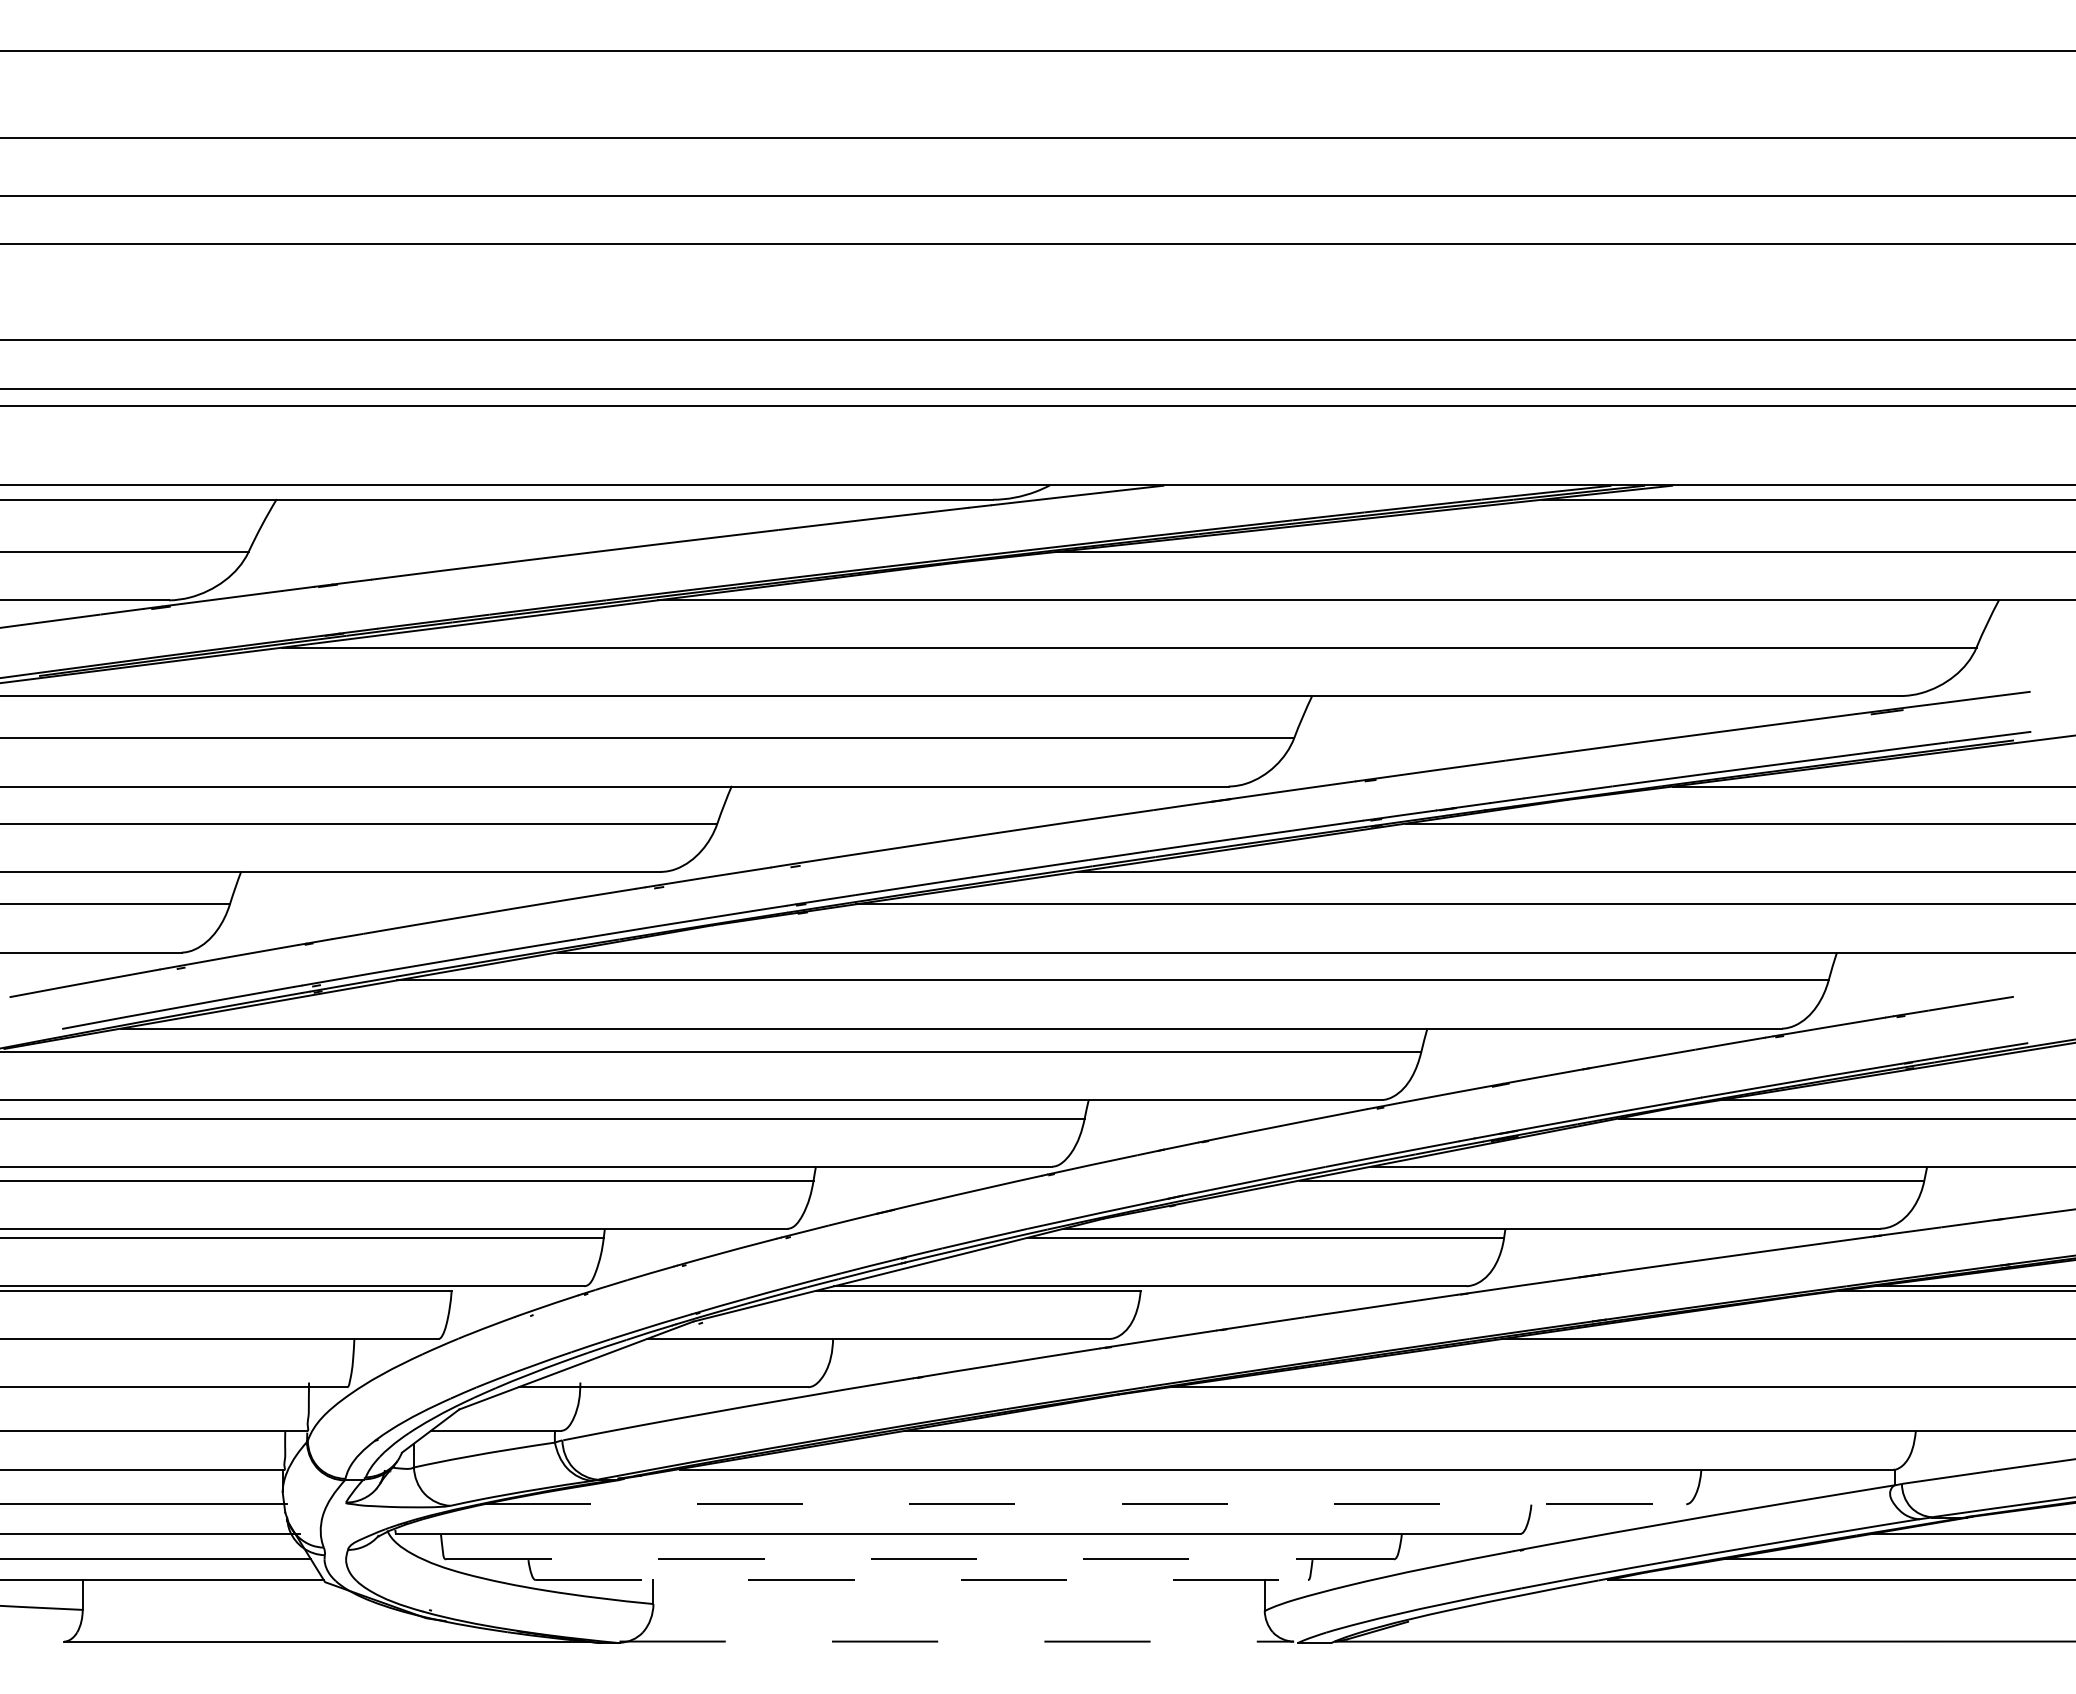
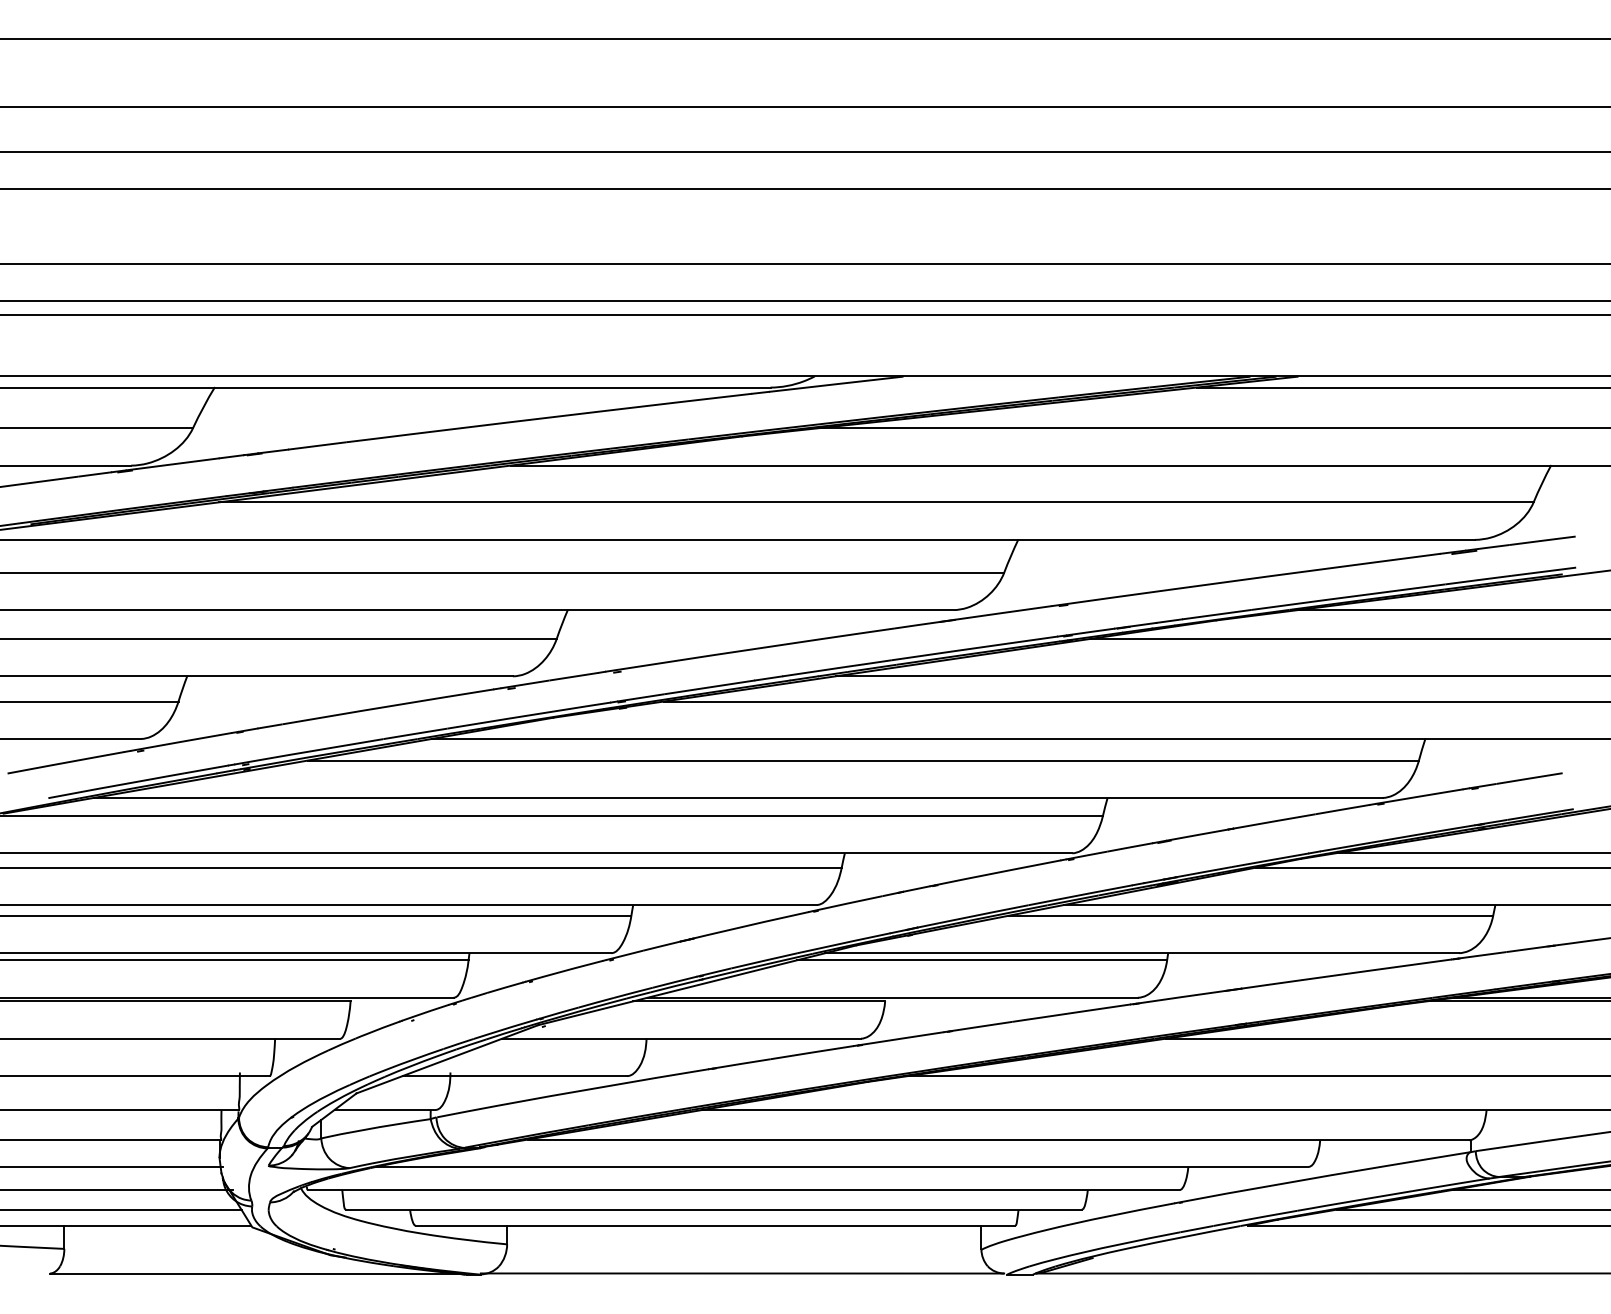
line: (1085, 1503) -> (842, 1166), dashed -> solid
line: (919, 1559) -> (713, 1209), dashed -> solid
line: (921, 1579) -> (715, 1225), dashed -> solid
line: (956, 1641) -> (742, 1273), dashed -> solid

